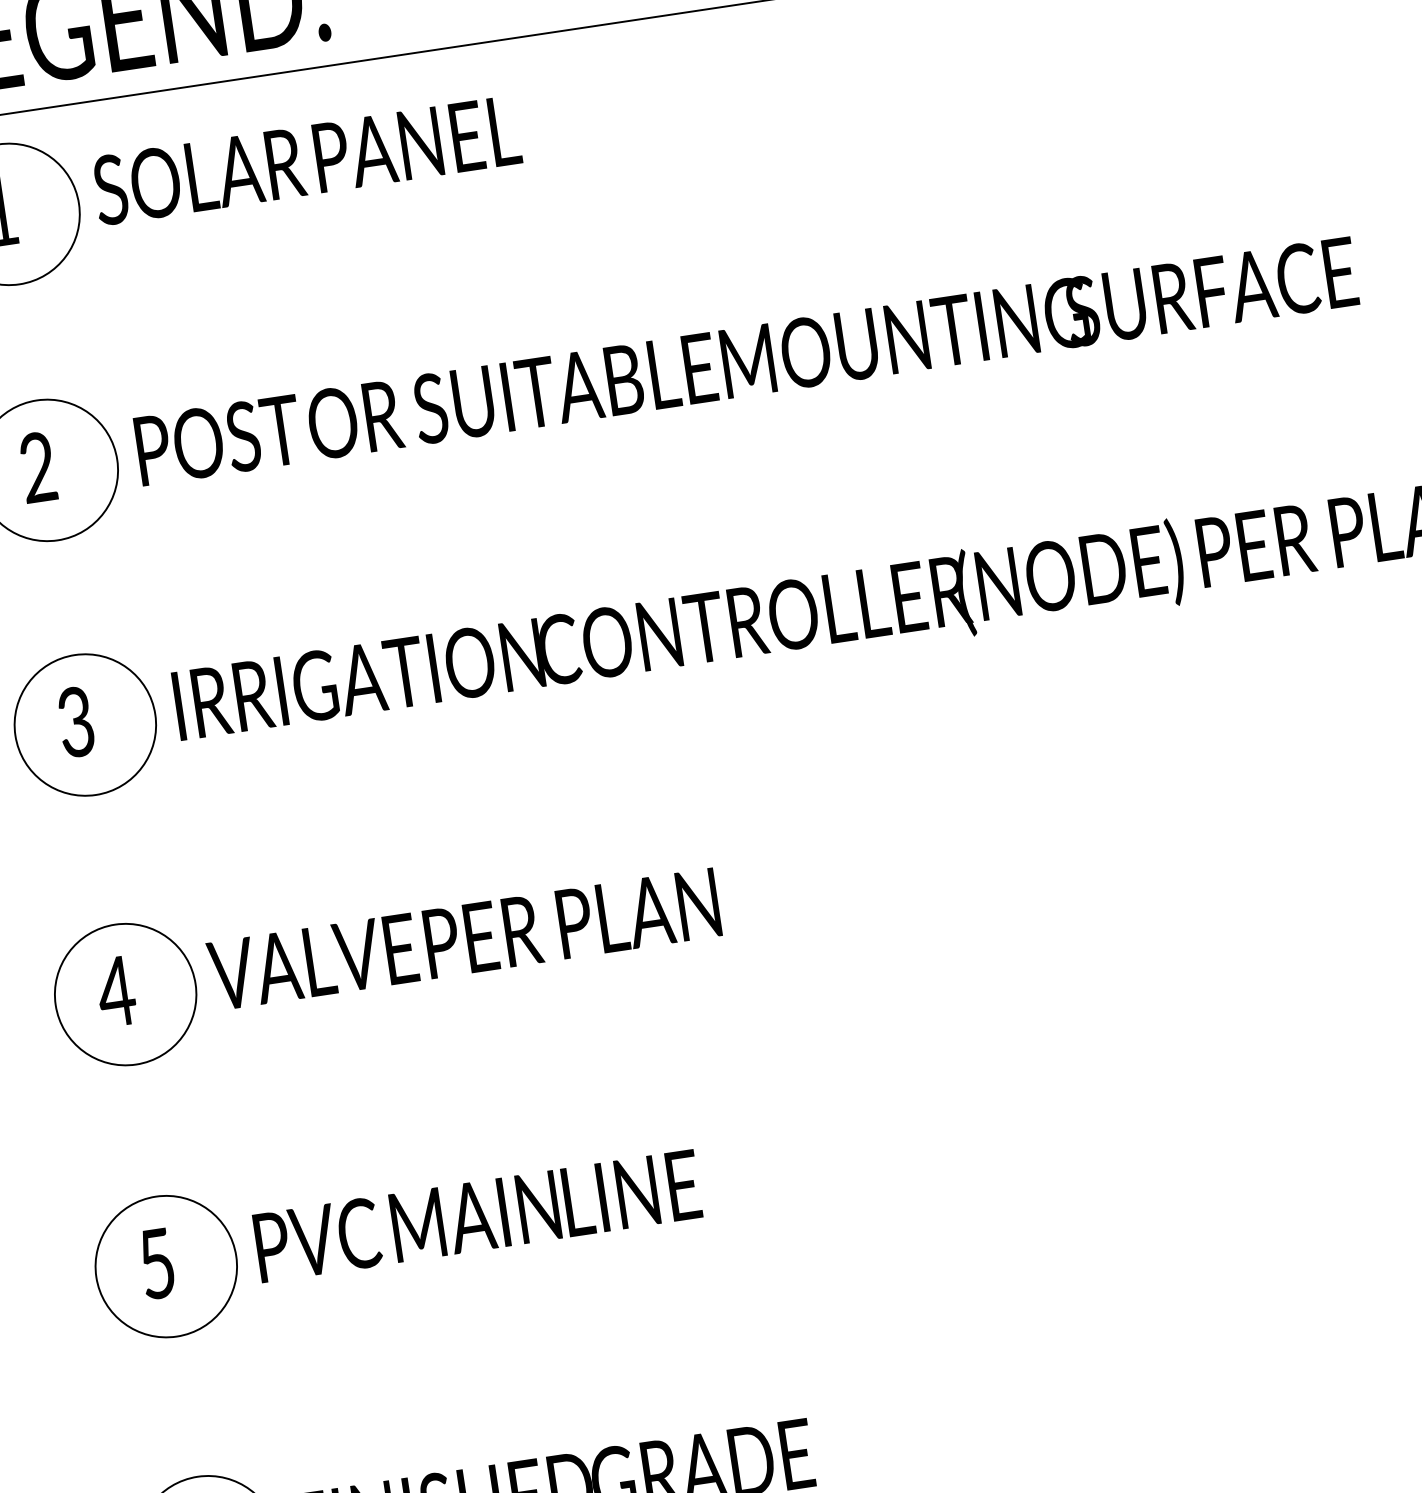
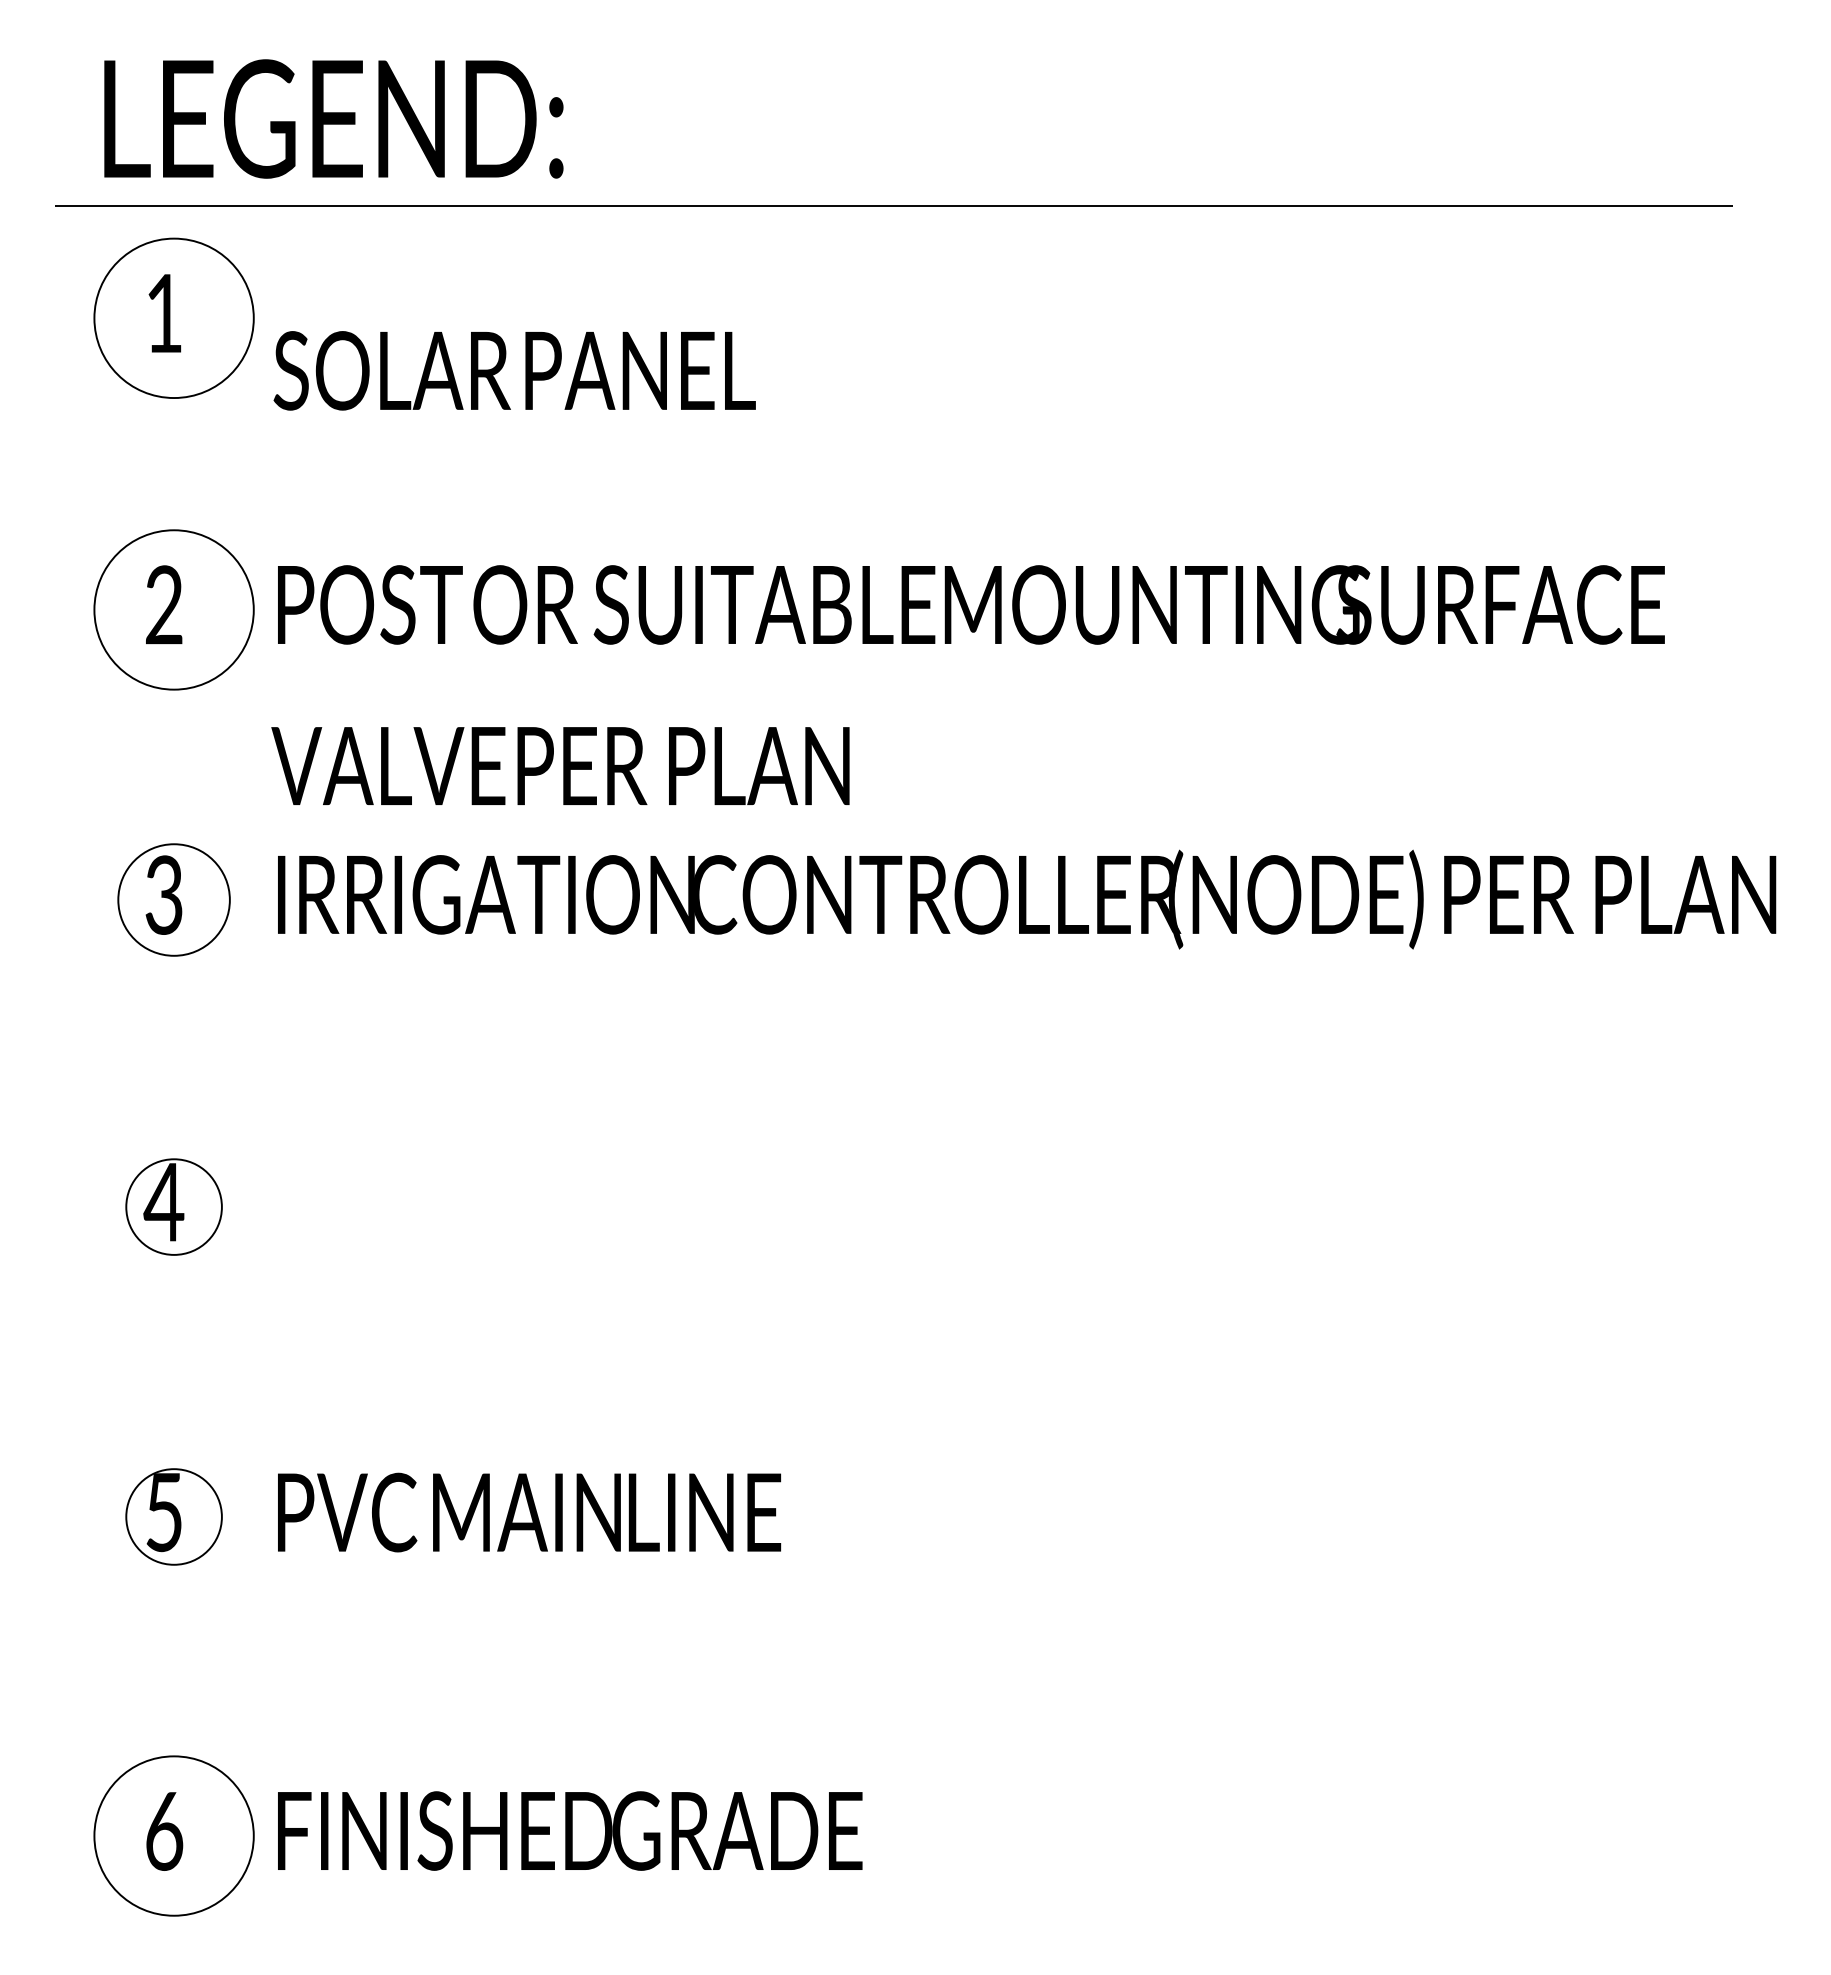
text: (306, 160) -> (514, 370), moved
circle: (84, 724) -> (173, 899), size x0.7
text: (464, 938) -> (560, 765), moved
circle: (125, 994) -> (173, 1206), size x0.6
circle: (165, 1266) -> (173, 1516), size x0.6

